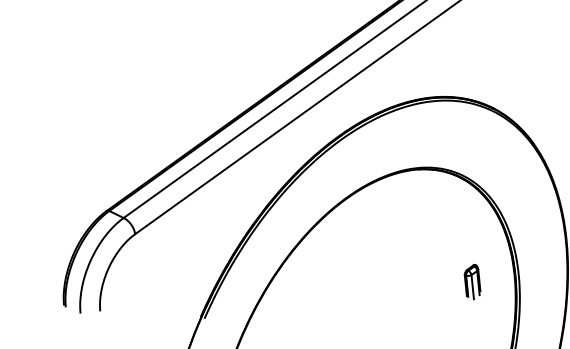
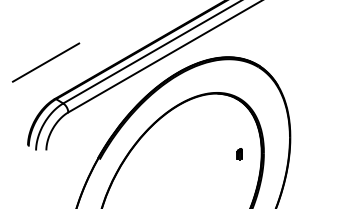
line: (81, 142) -> (45, 62), added
part: (472, 282) -> (239, 154), size x0.62

